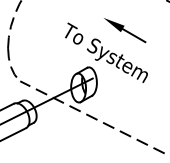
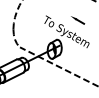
part: (125, 31) -> (77, 20), size x0.6

